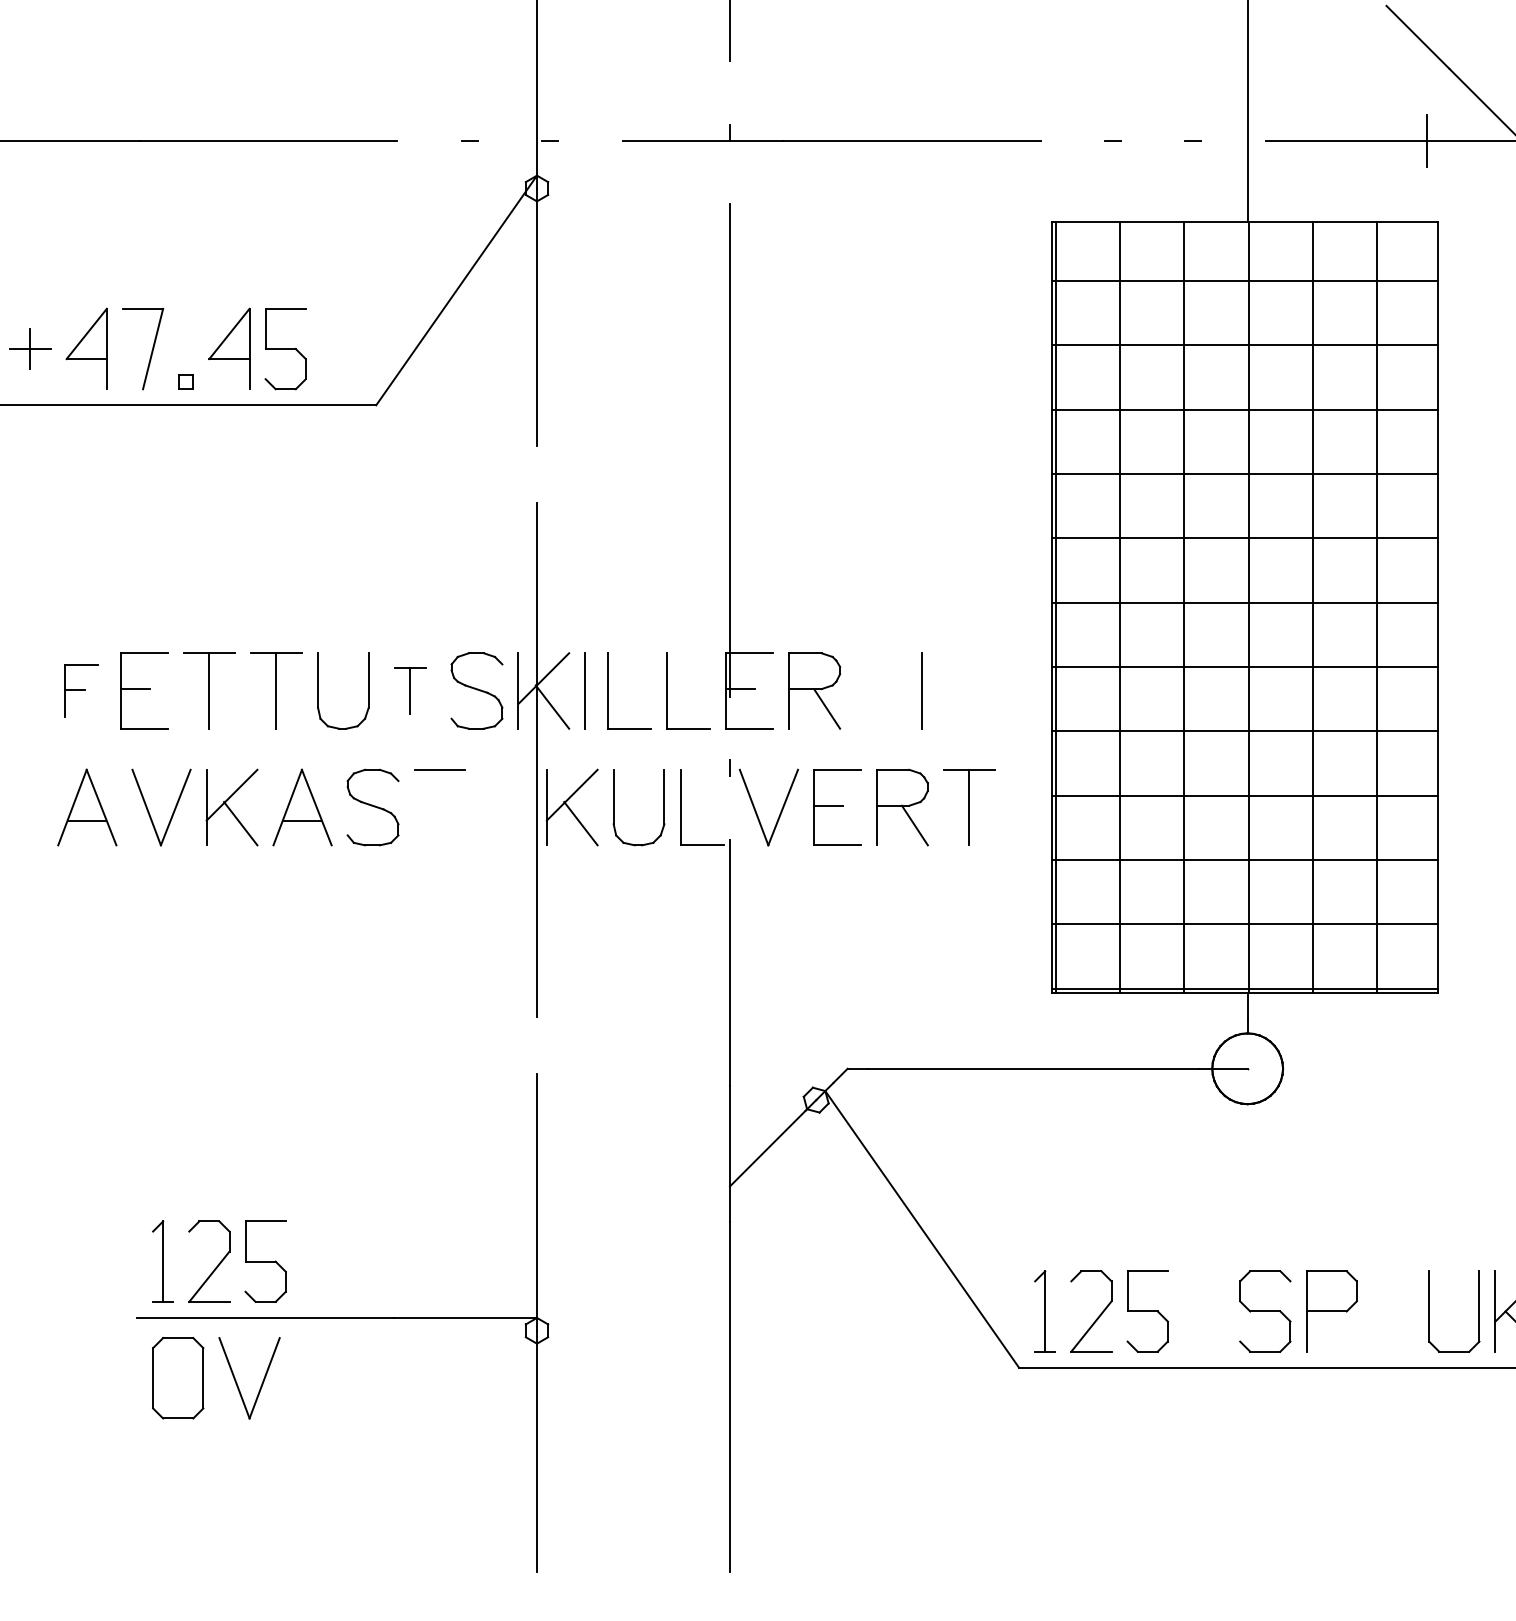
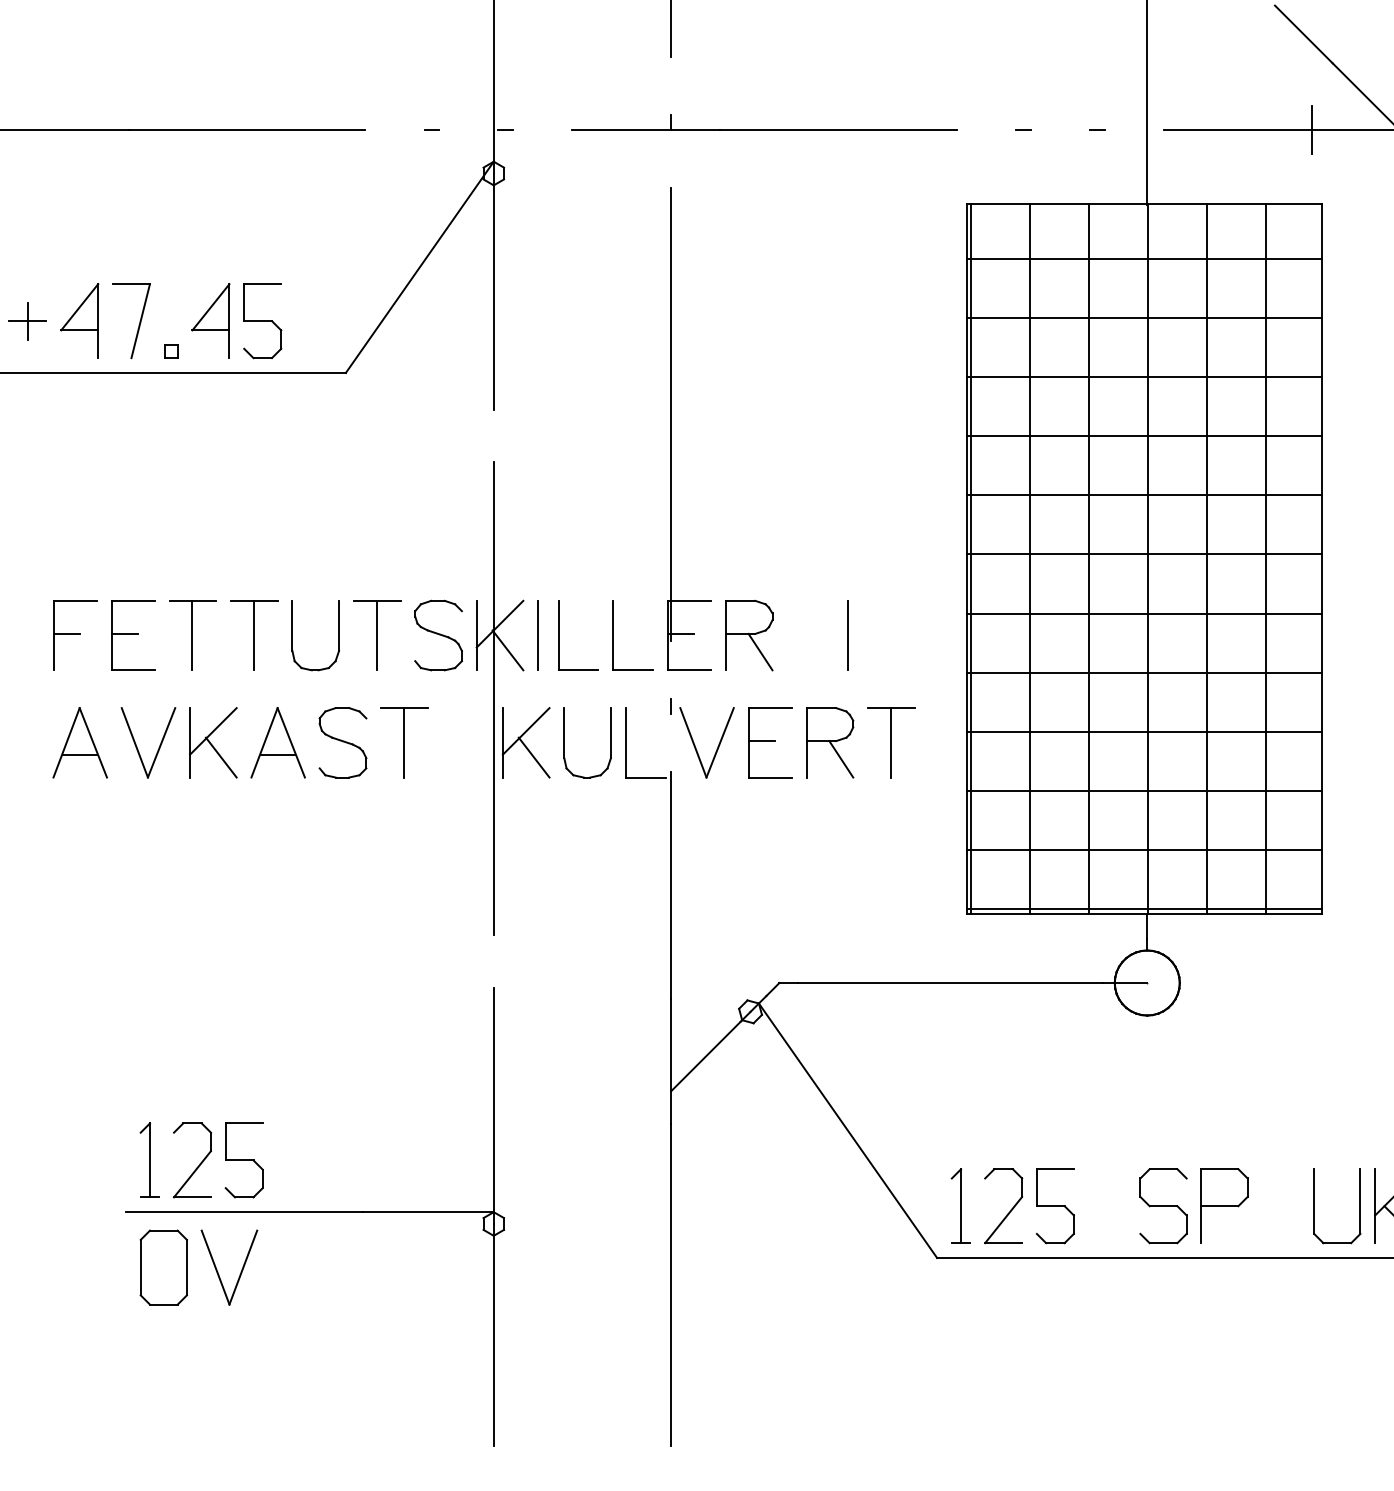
part: (81, 690) -> (74, 635), size x1.43
part: (410, 690) -> (377, 635), size x1.67
line: (439, 807) -> (404, 742), added

